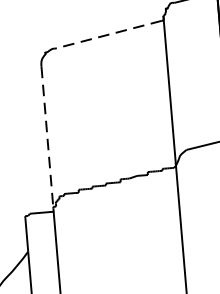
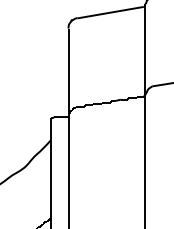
line: (108, 34) -> (110, 12), dashed -> solid
line: (47, 140) -> (68, 73), dashed -> solid

